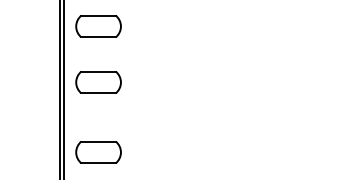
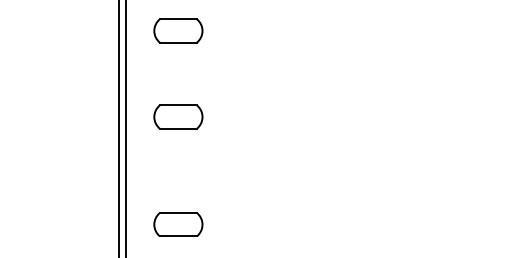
part: (98, 26) -> (178, 30), size x0.7
part: (98, 82) -> (178, 117), size x0.7
part: (98, 152) -> (178, 224), size x0.7

